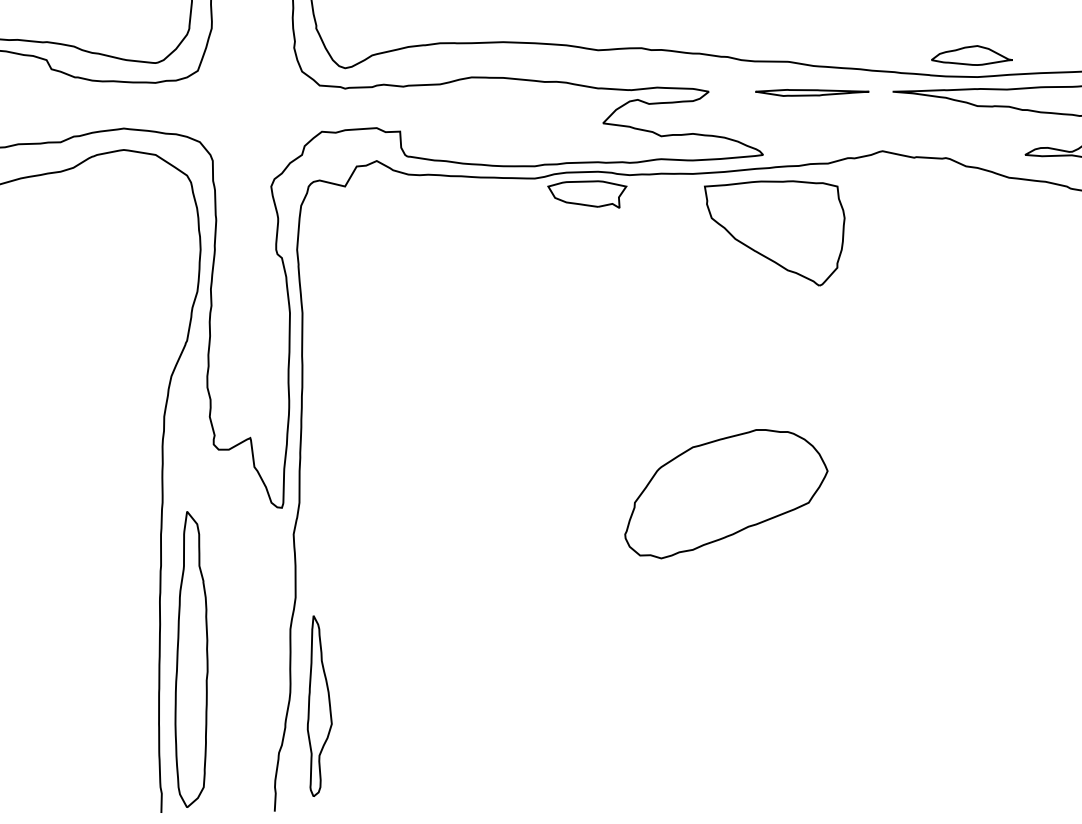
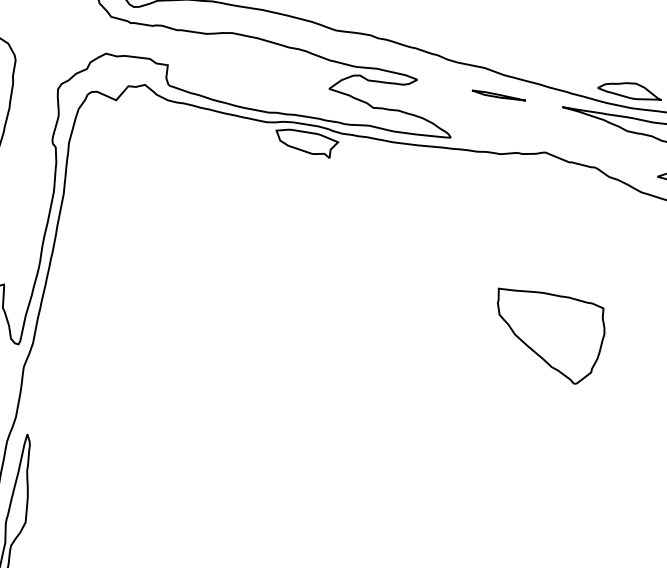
part: (812, 92) -> (499, 95), size x0.6
part: (774, 233) -> (546, 336), moved
part: (726, 494) -> (371, 400), removed

